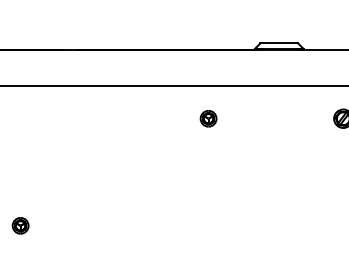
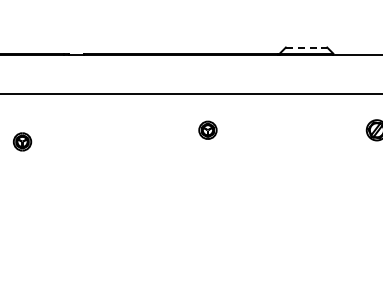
line: (279, 43) -> (306, 47), solid -> dashed
part: (208, 118) -> (207, 129), moved
part: (20, 225) -> (22, 141), moved

